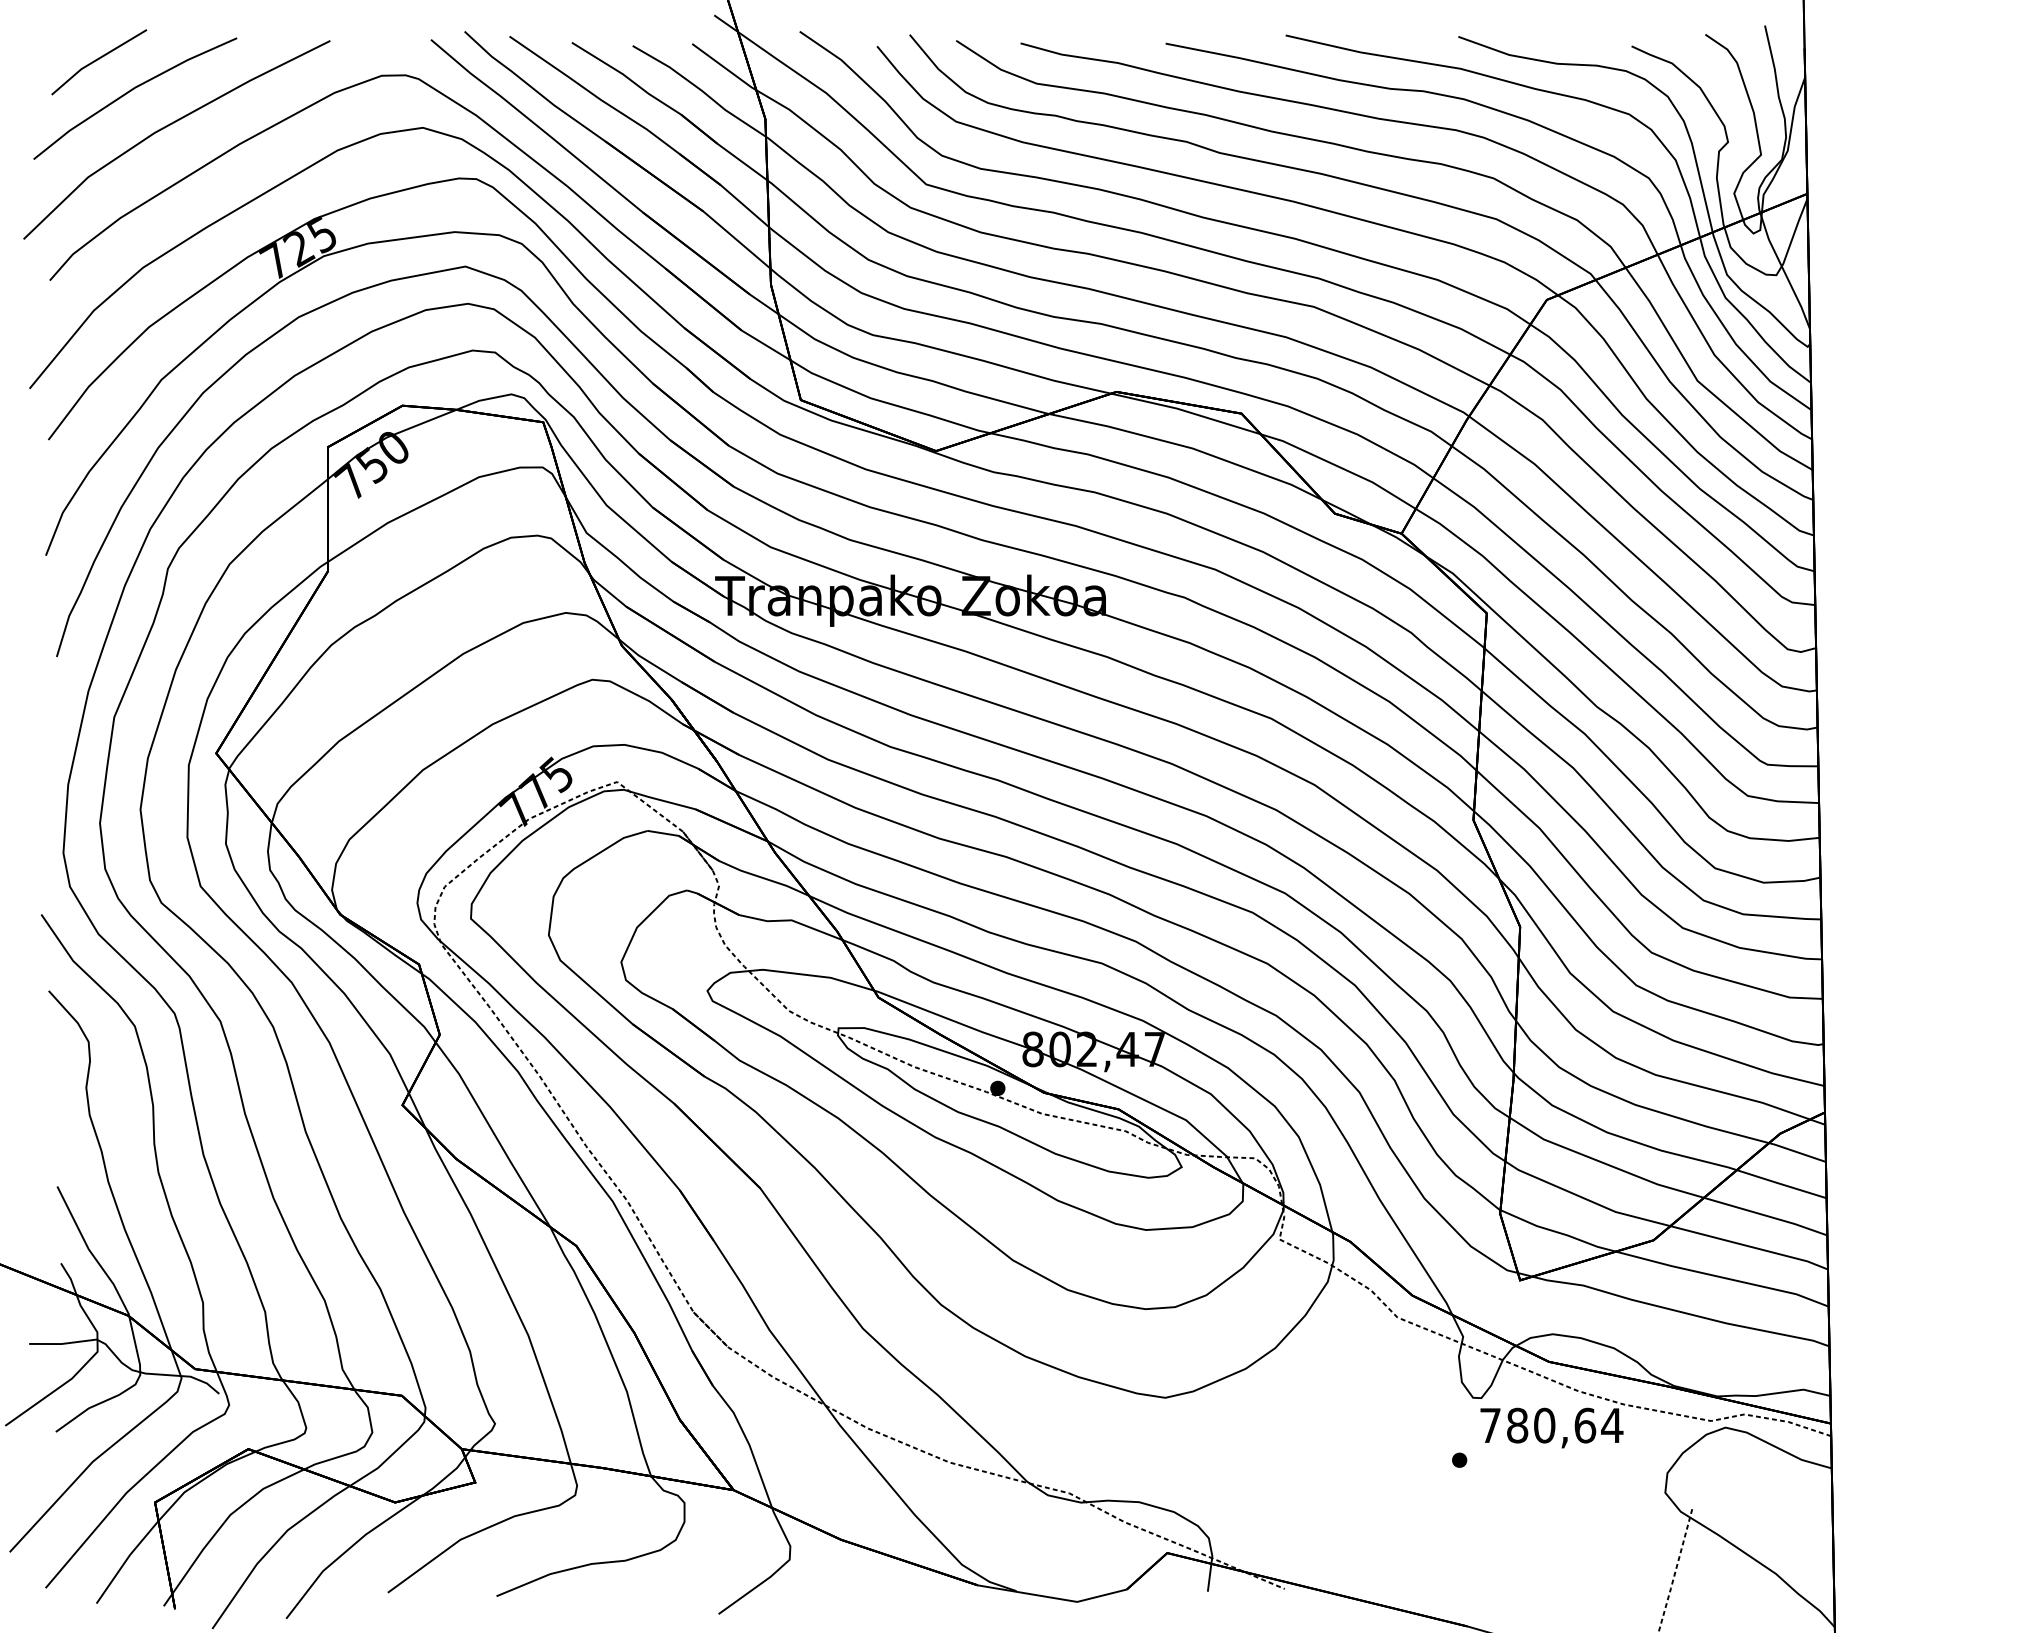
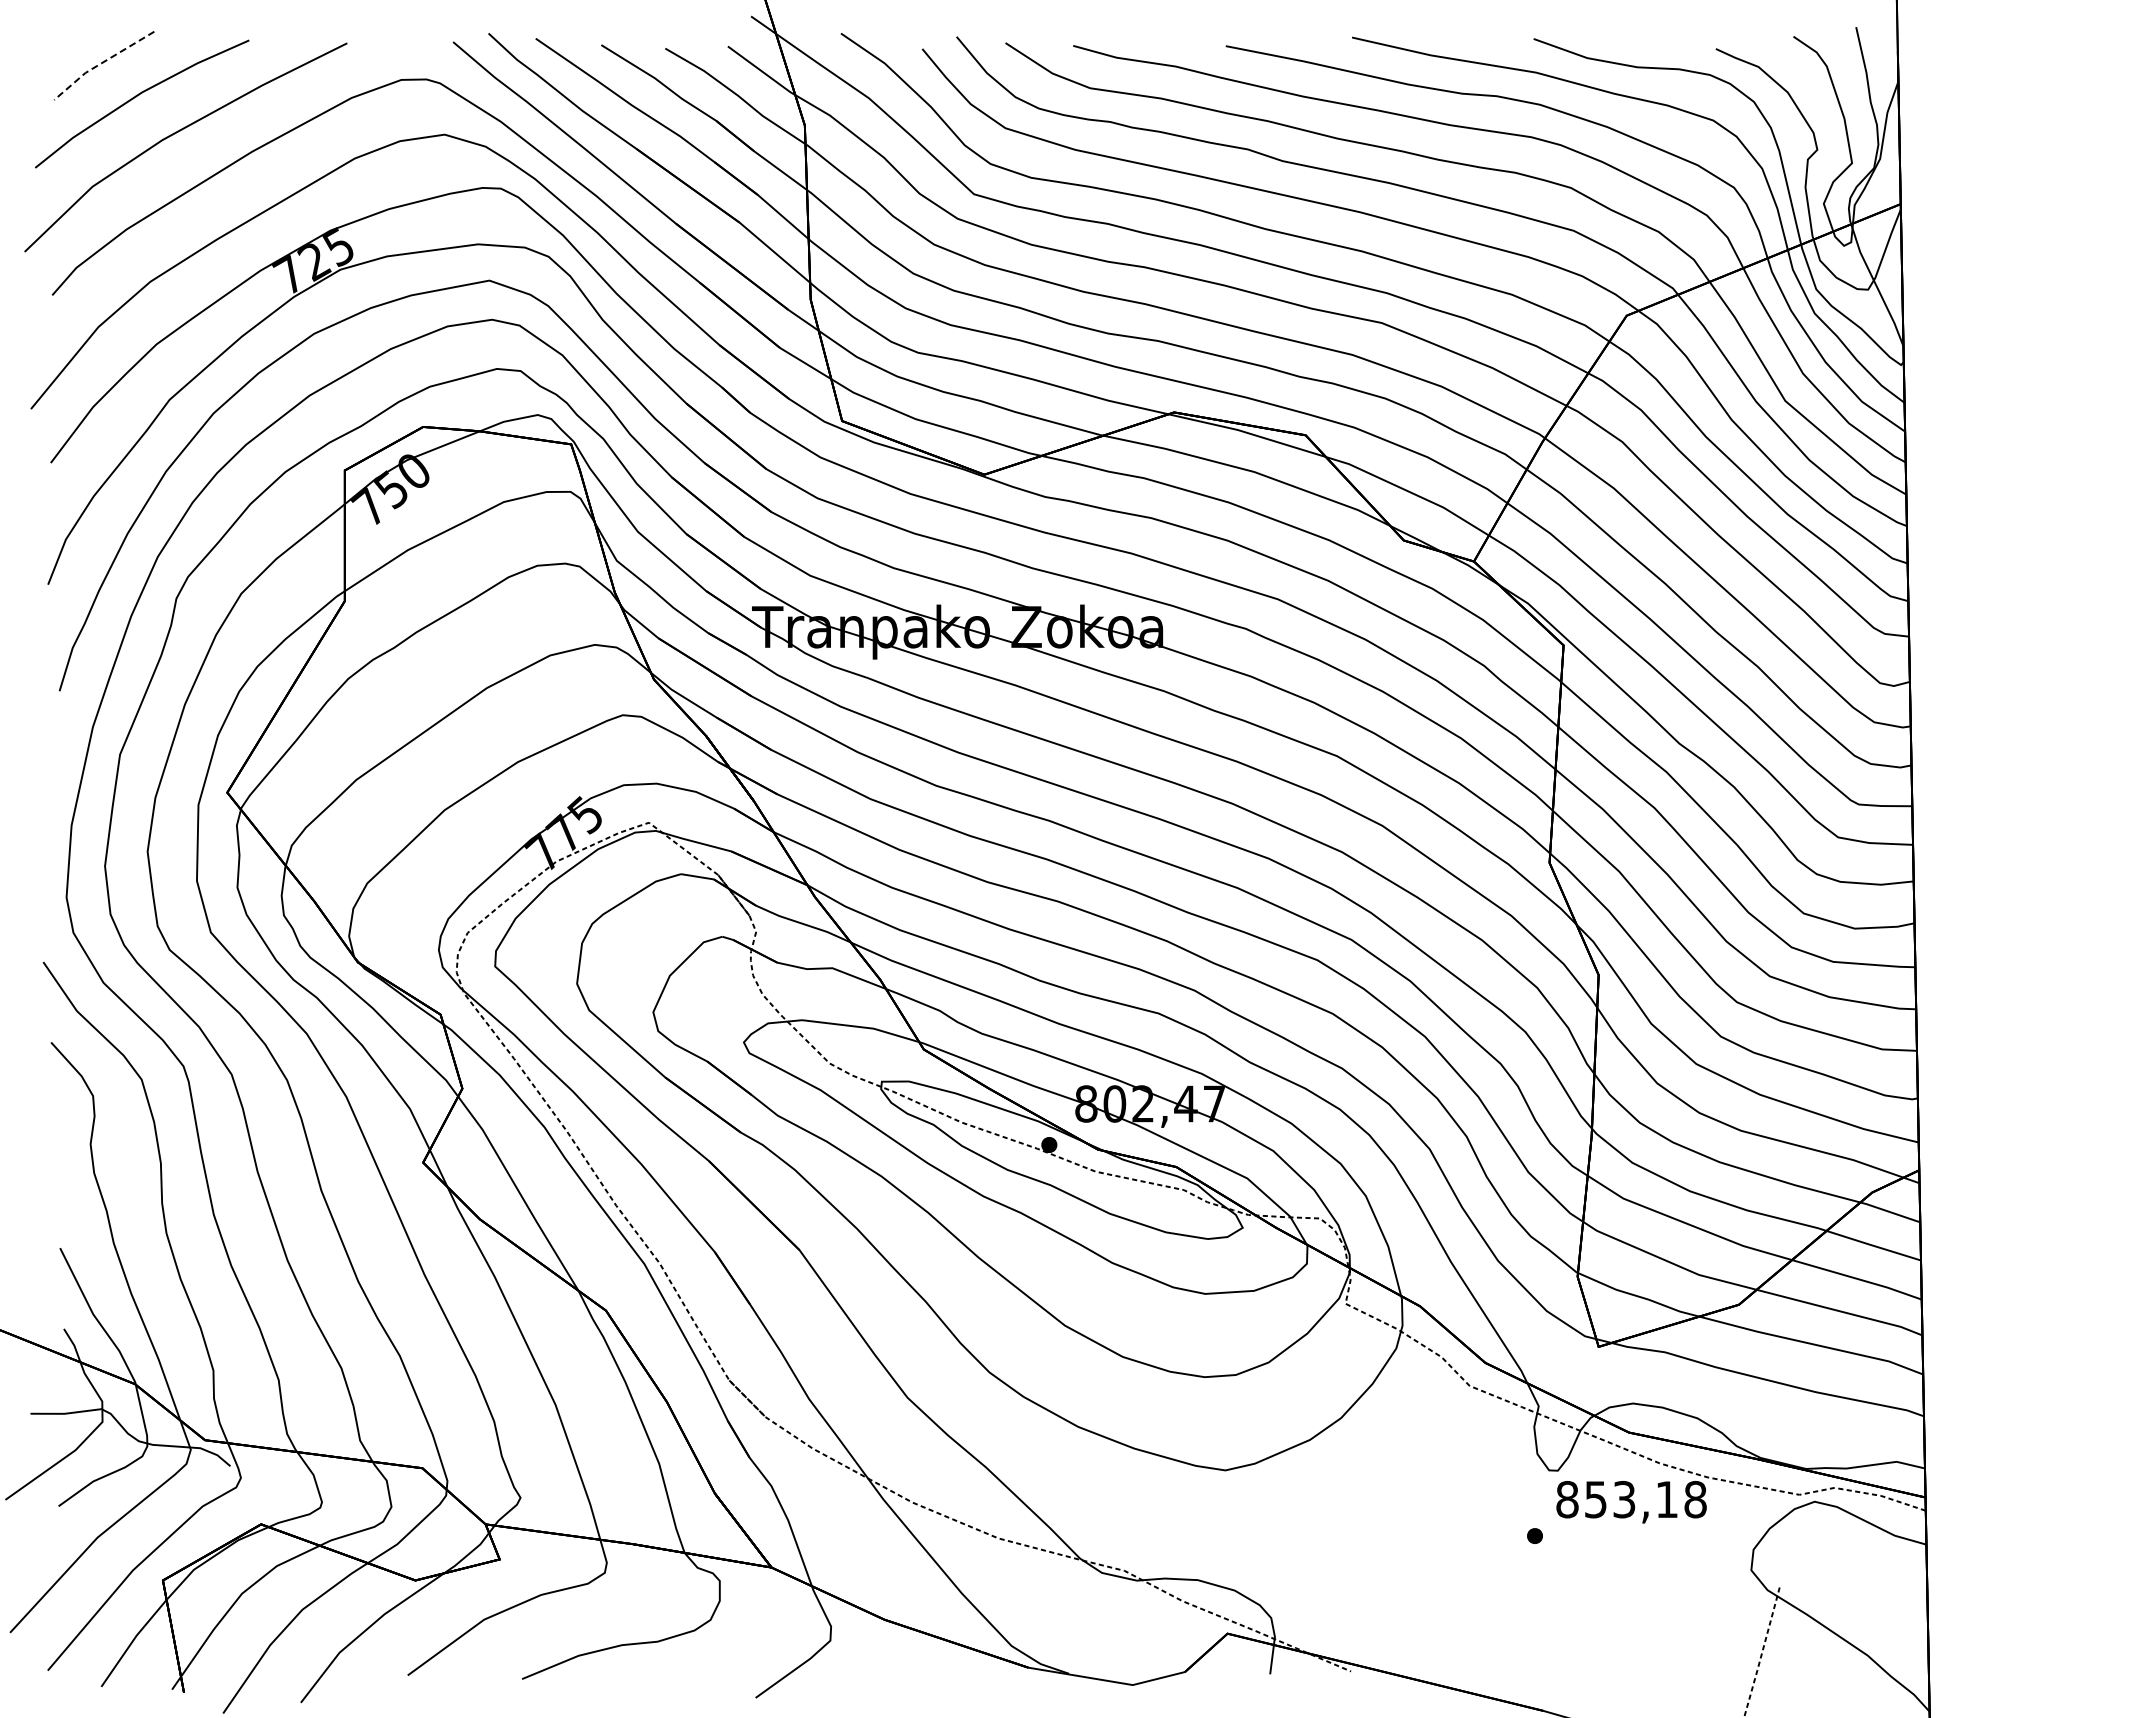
line: (96, 60) -> (101, 63), solid -> dashed
text: (1551, 1425) -> (1631, 1499), 780,64 -> 853,18

